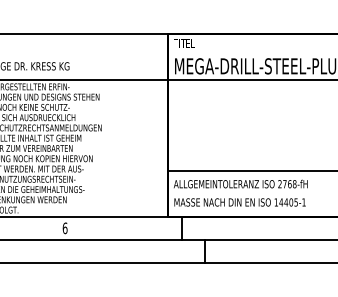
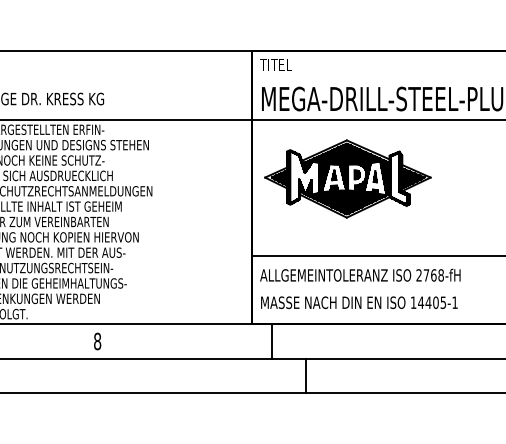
part: (232, 119) -> (348, 178), added
text: (64, 227) -> (96, 340), 6 -> 8

